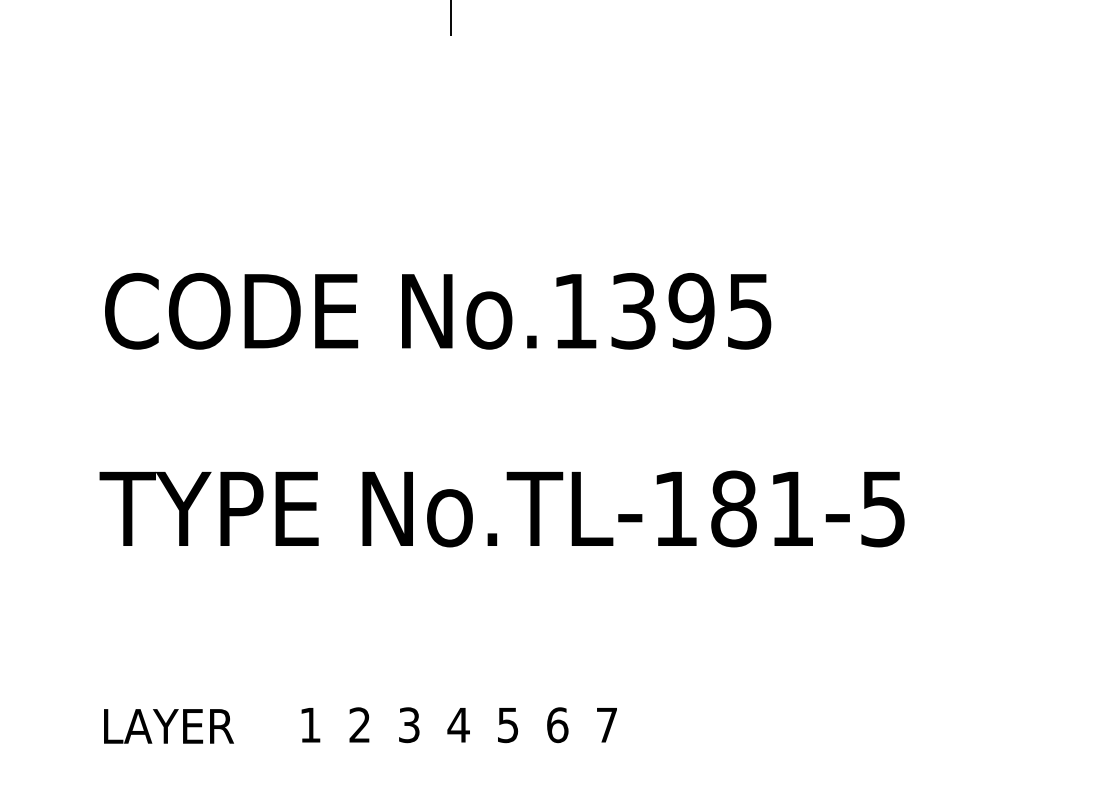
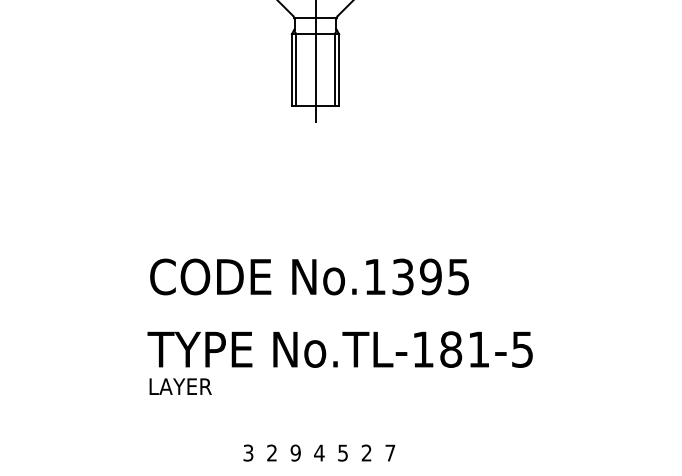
text: (437, 310) -> (309, 276), moved
text: (310, 723) -> (248, 452), 1 -> 3
text: (408, 723) -> (295, 452), 3 -> 9
text: (557, 723) -> (366, 452), 6 -> 2
text: (168, 726) -> (180, 386), moved

